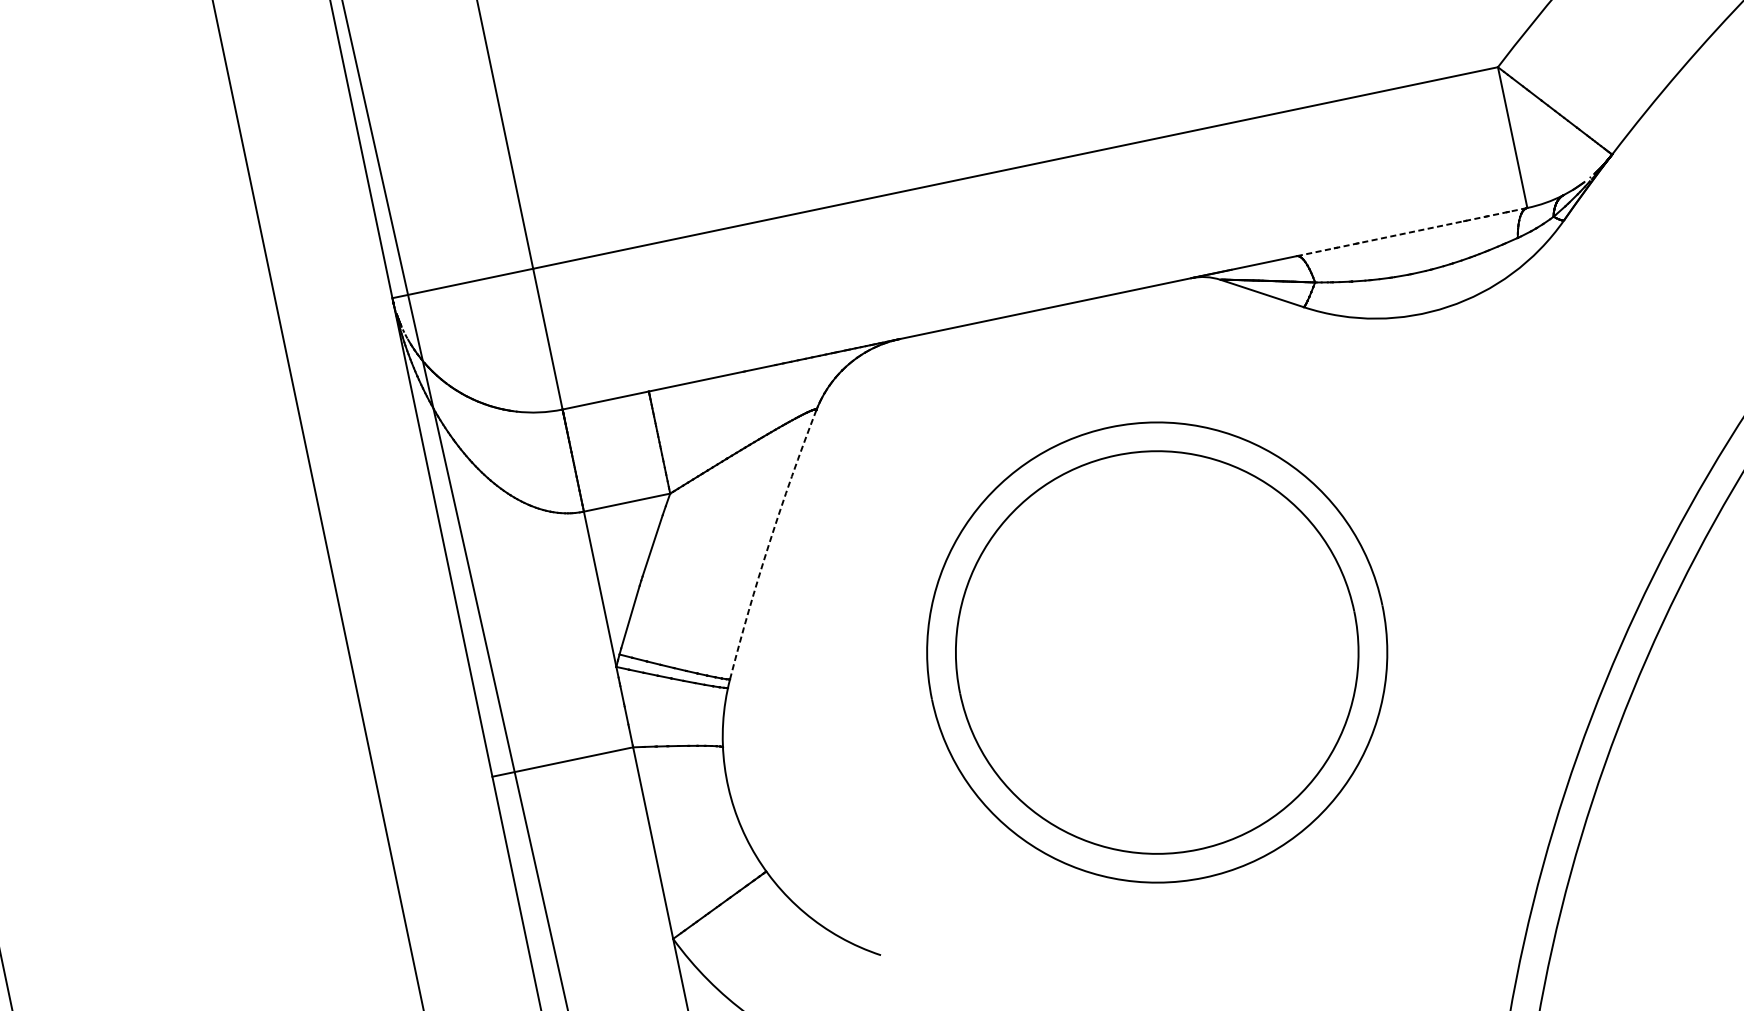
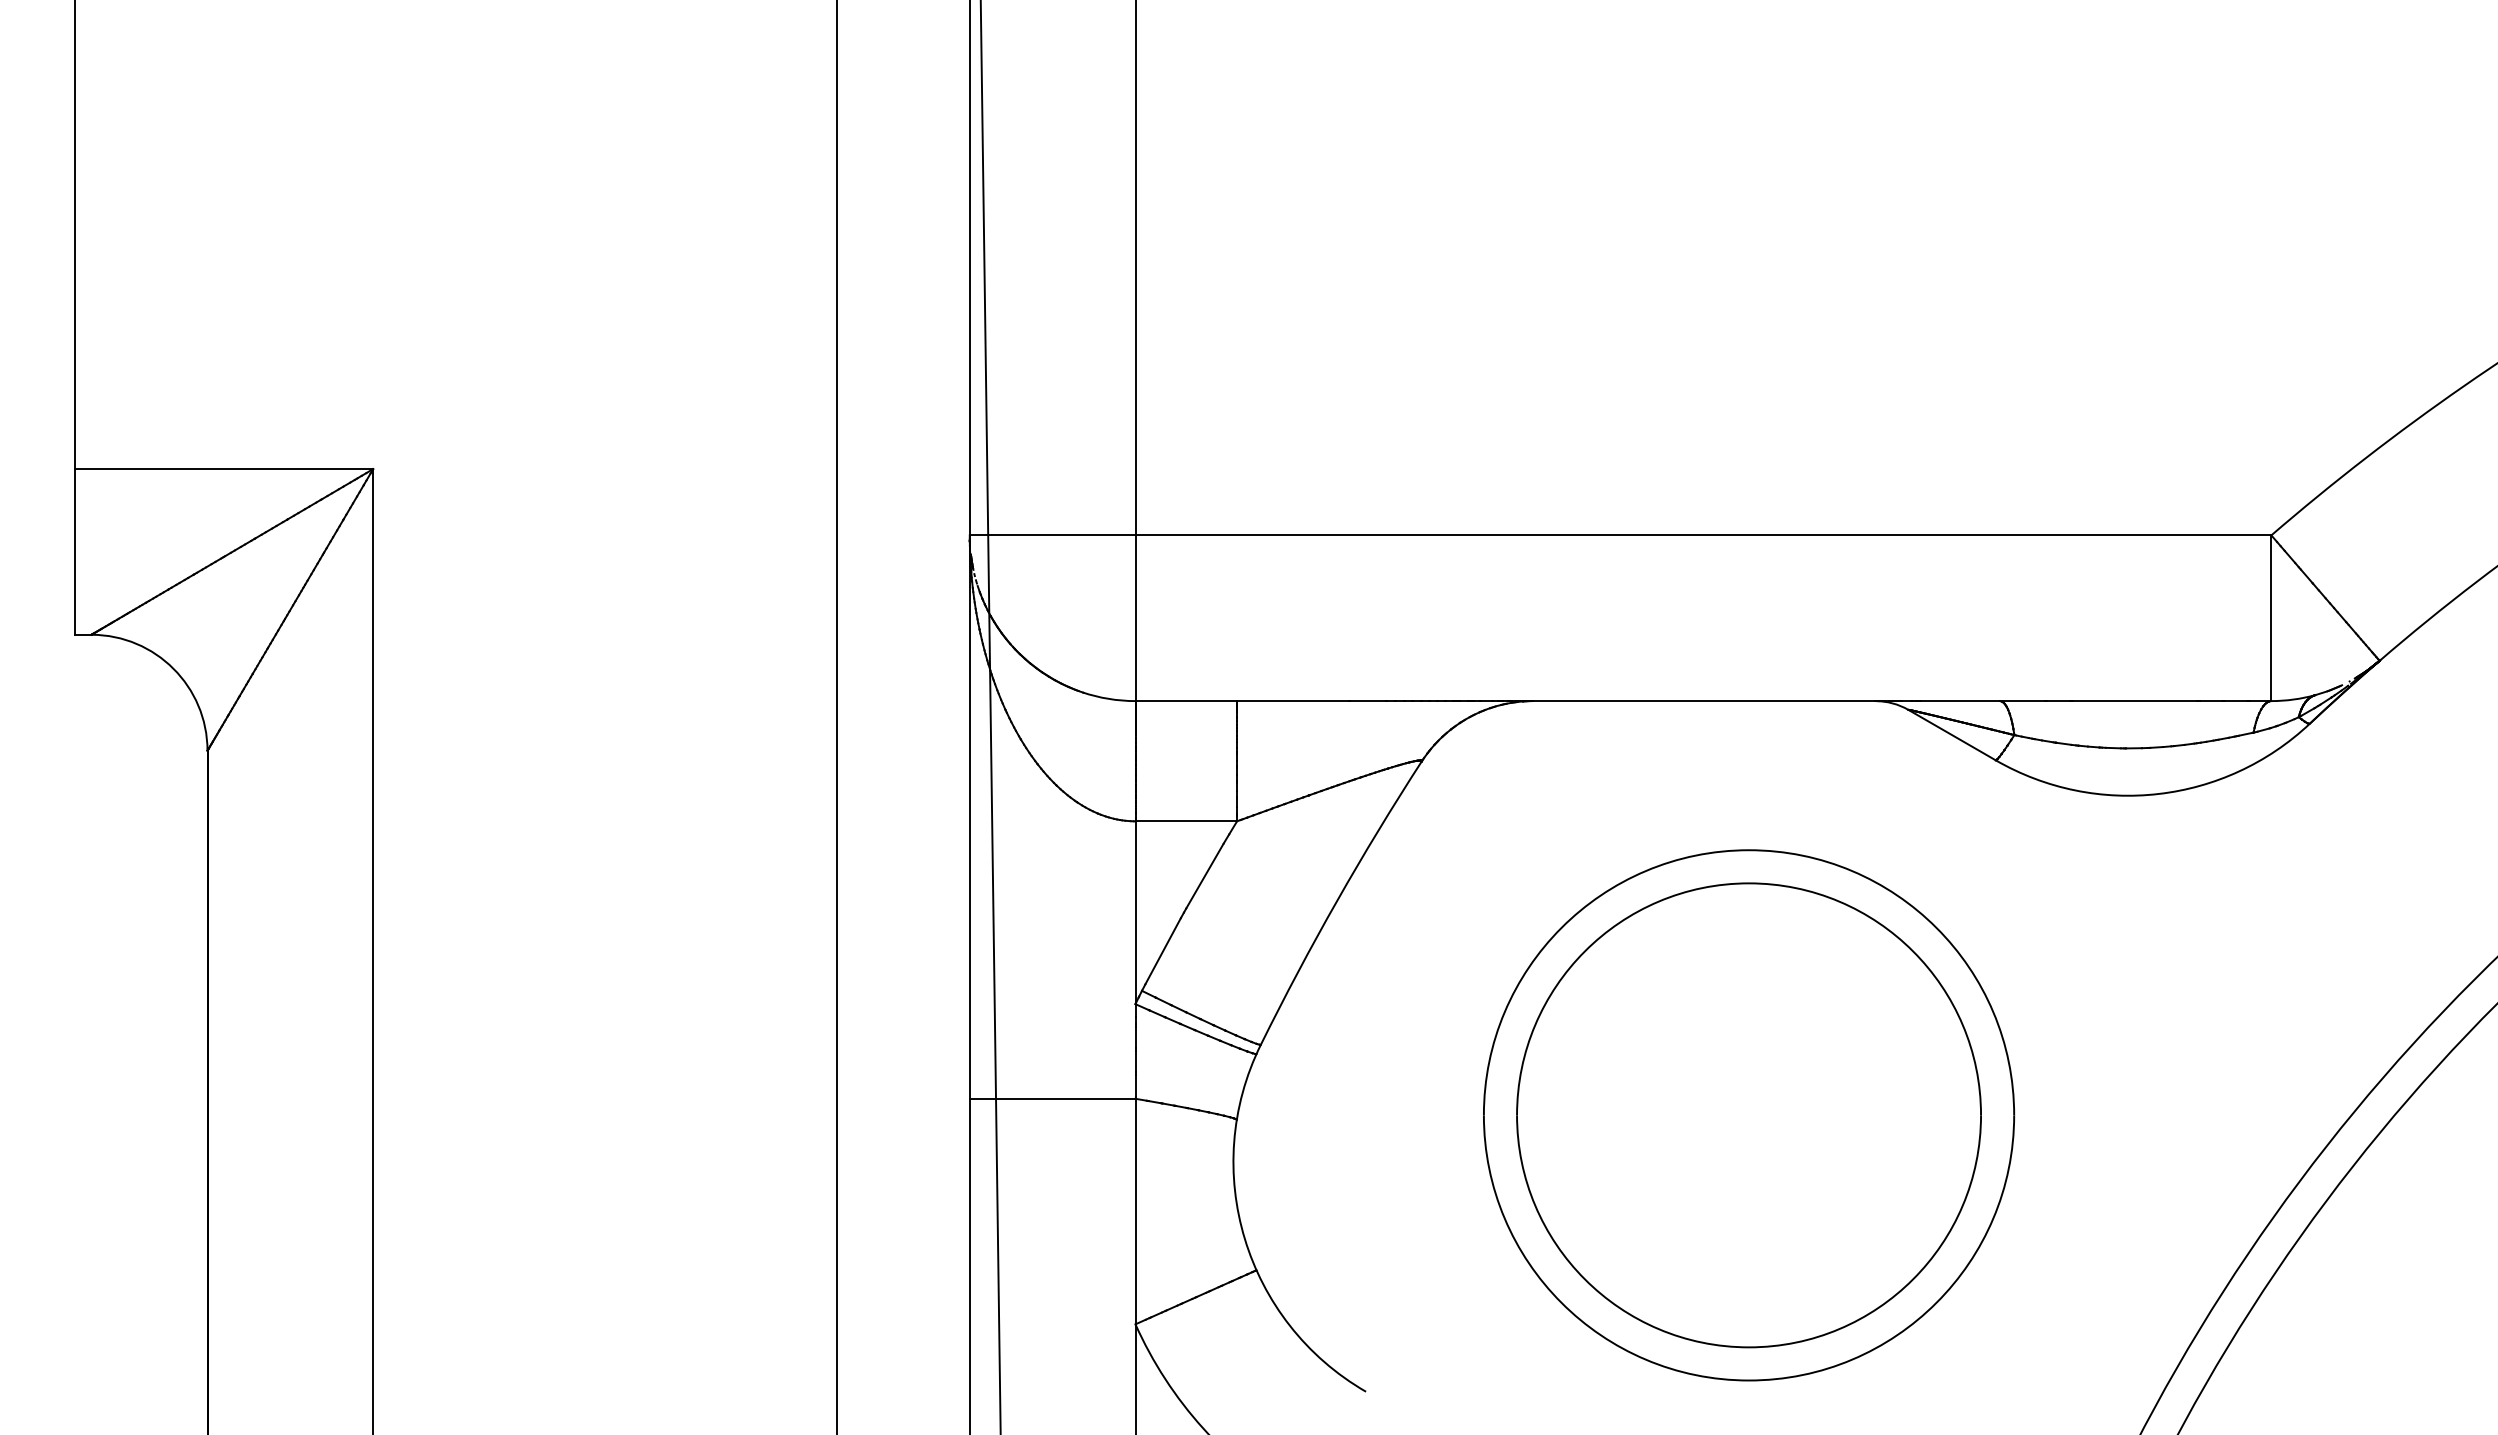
line: (1412, 232) -> (2135, 701), dashed -> solid
arc: (769, 543) -> (1337, 900), dashed -> solid

